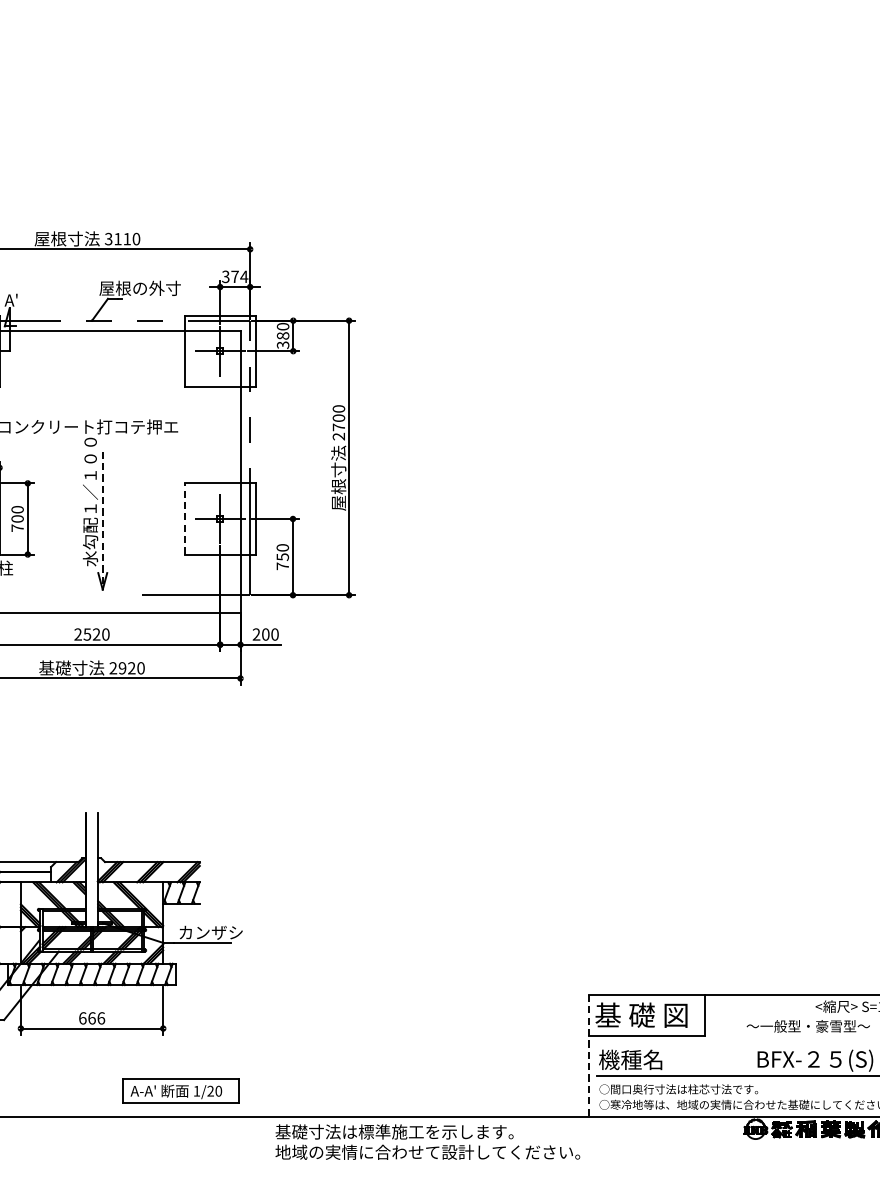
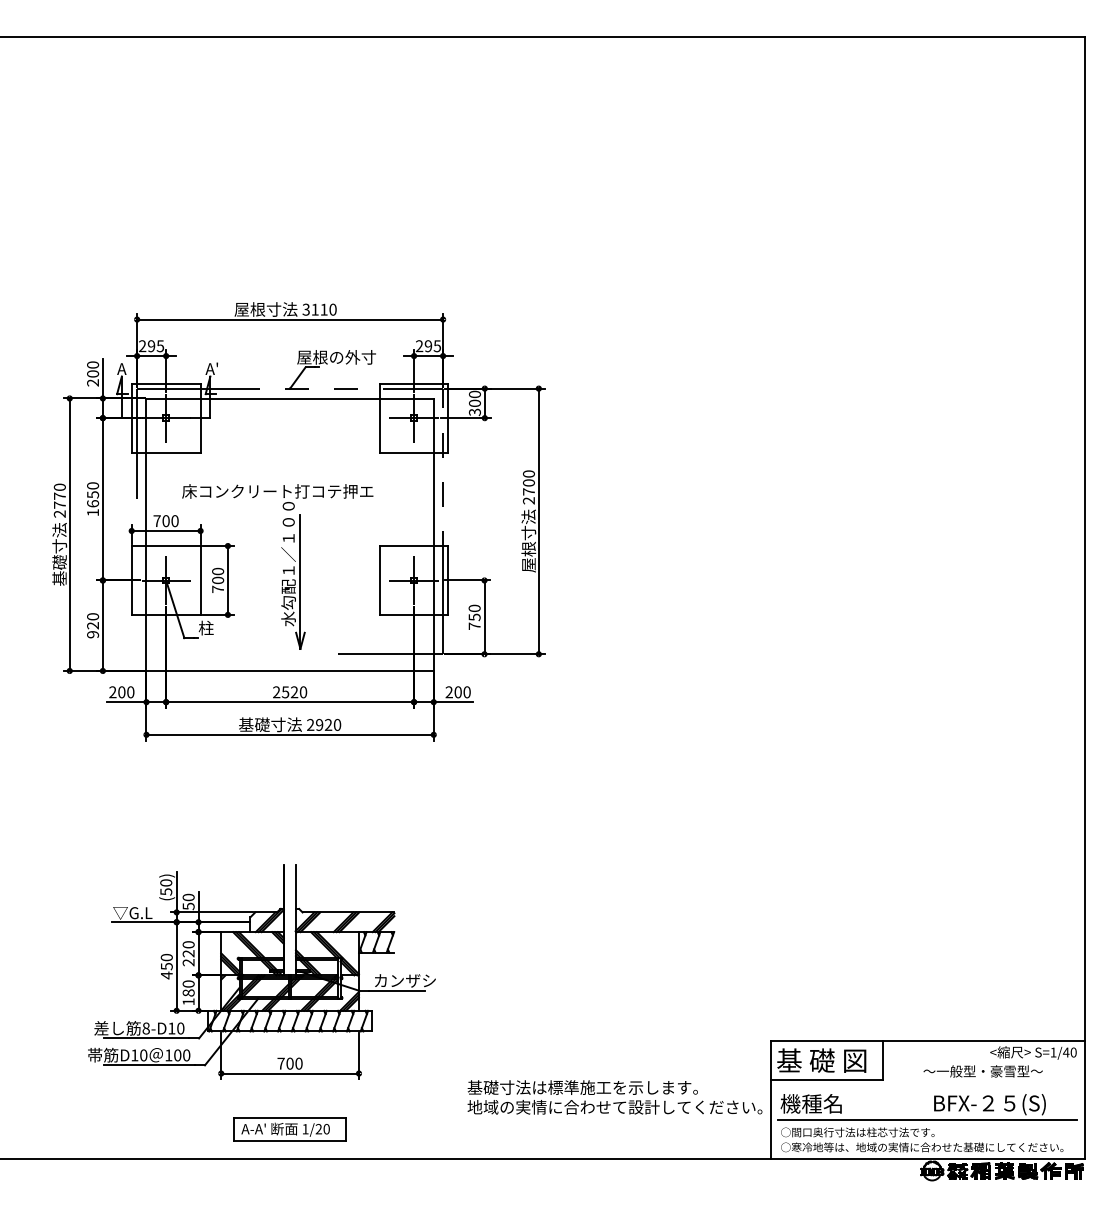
text: (235, 277) -> (428, 346), 374 -> 295
text: (282, 335) -> (474, 402), 380 -> 300
line: (184, 518) -> (379, 580), dashed -> solid
line: (102, 521) -> (300, 582), dashed -> solid
text: (91, 1018) -> (289, 1063), 666 -> 700
line: (588, 1056) -> (770, 1100), dashed -> solid
part: (180, 1091) -> (289, 1129), moved
text: (427, 1142) -> (614, 1097), moved

